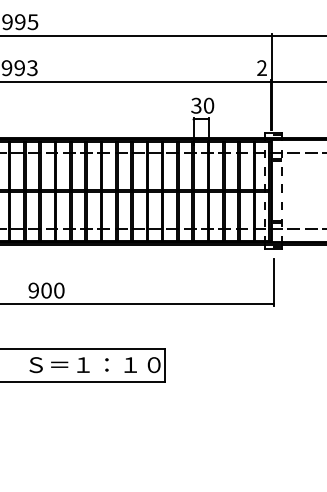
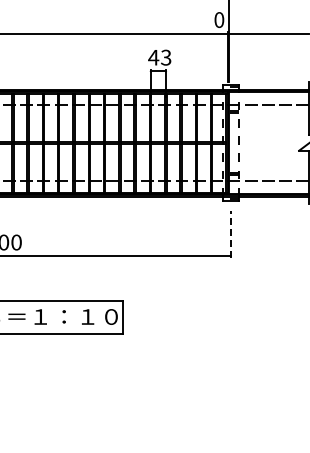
text: (261, 68) -> (218, 20), 2 -> 0
text: (202, 105) -> (159, 57), 30 -> 43
line: (273, 282) -> (230, 234), solid -> dashed

